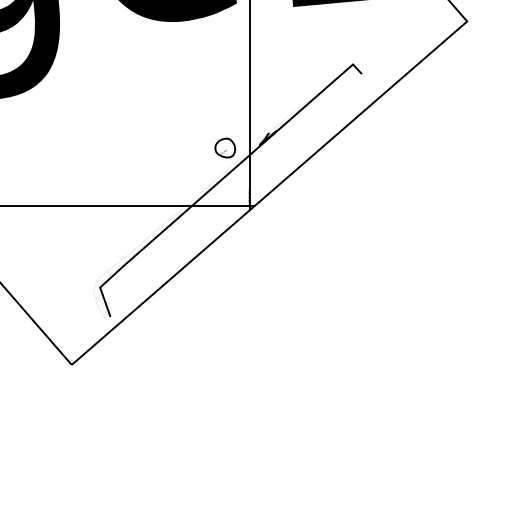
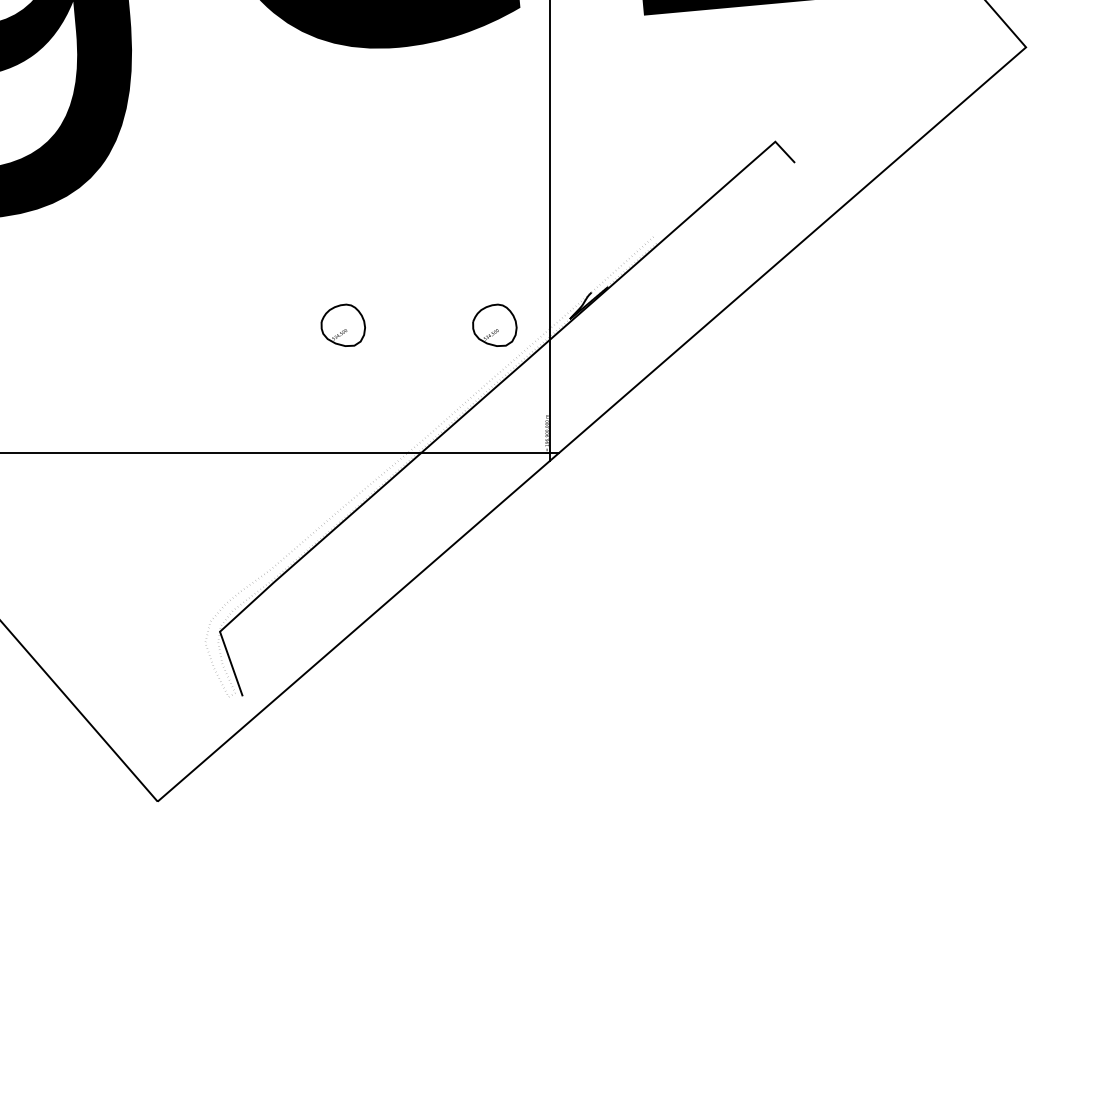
part: (156, 147) -> (343, 324), added

